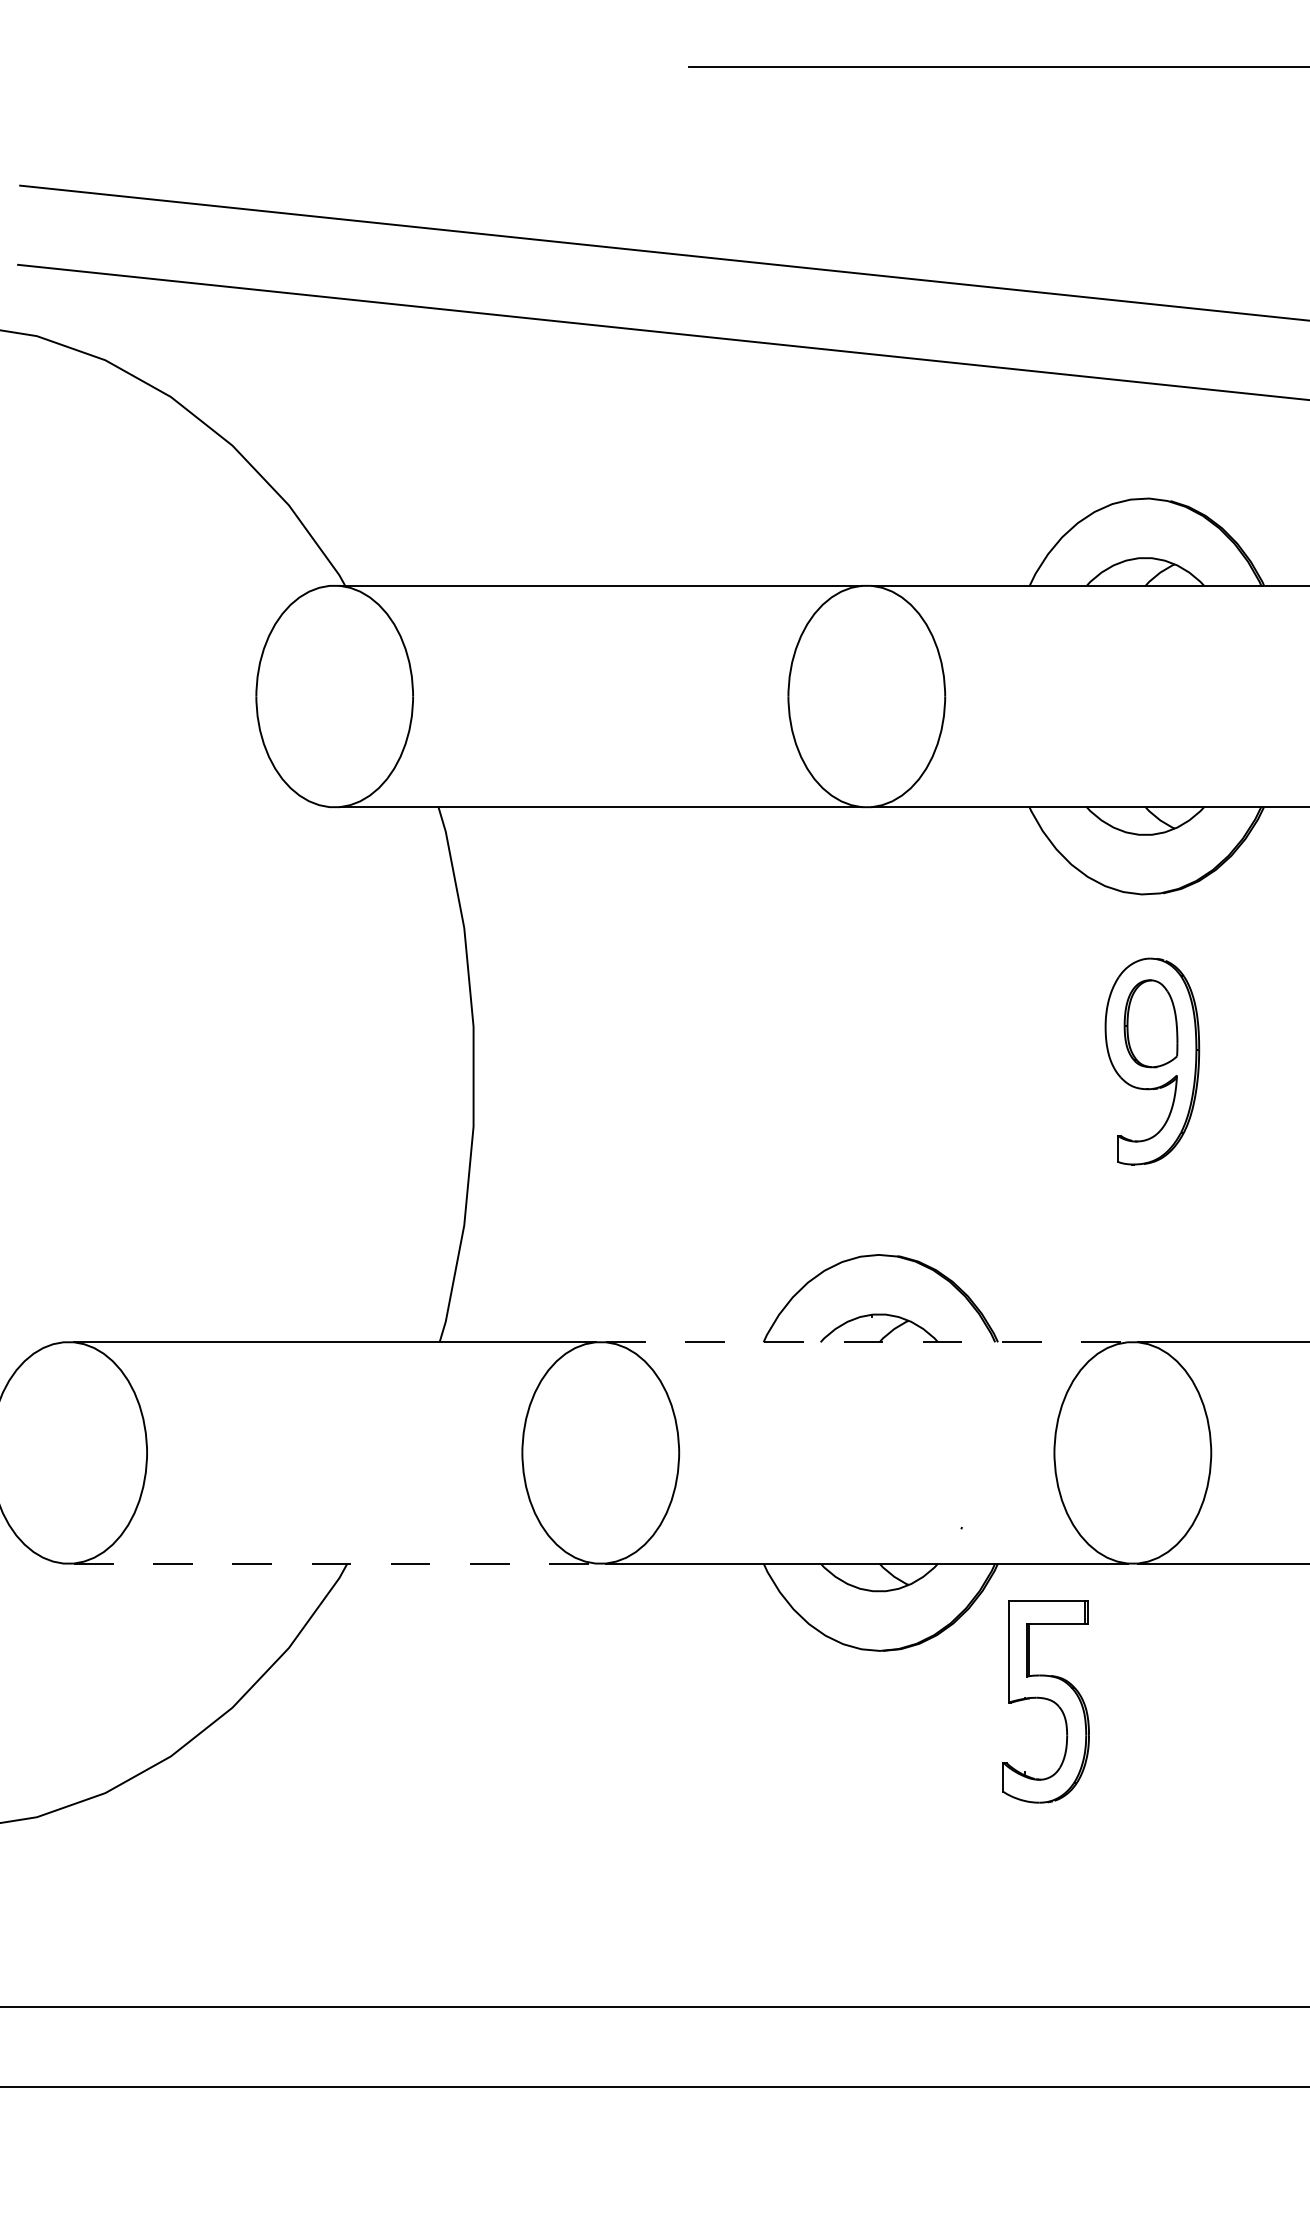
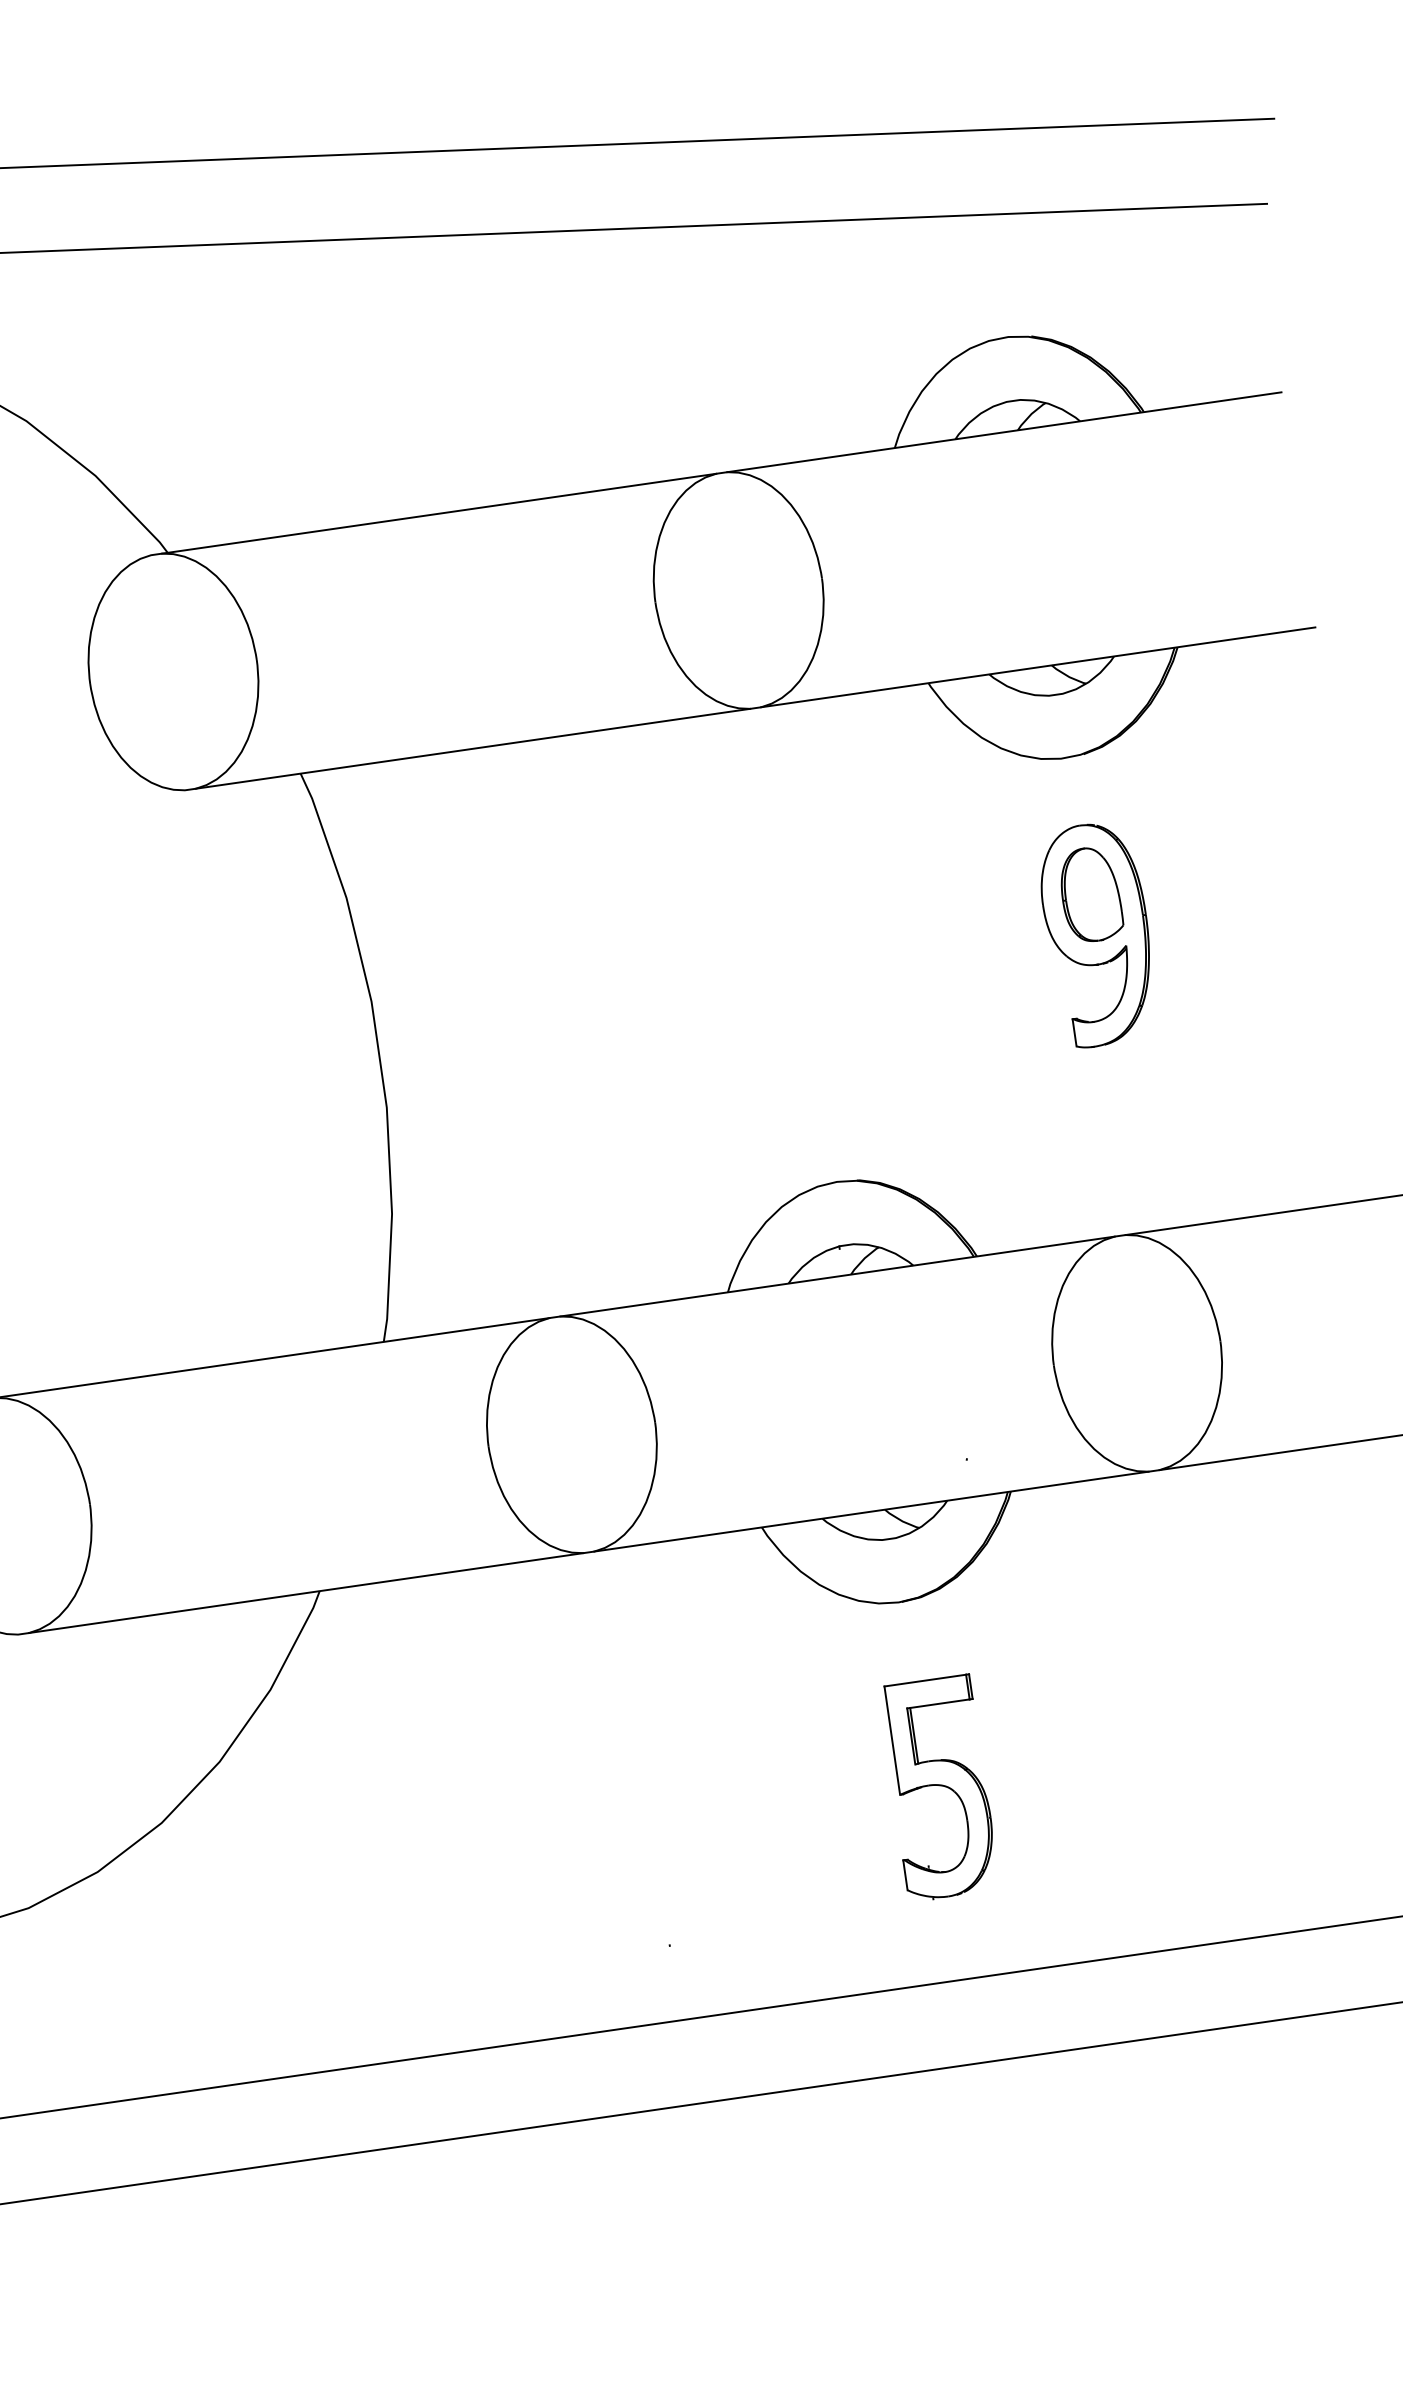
line: (866, 1342) -> (837, 1276), dashed -> solid
line: (334, 1563) -> (305, 1593), dashed -> solid
part: (1045, 1701) -> (939, 1788), moved

